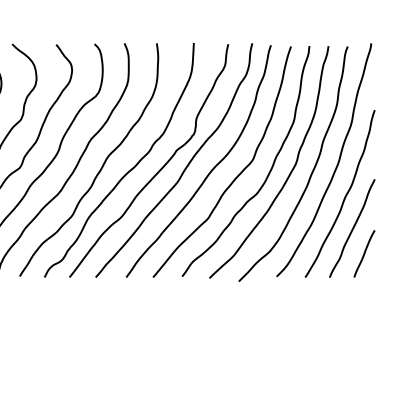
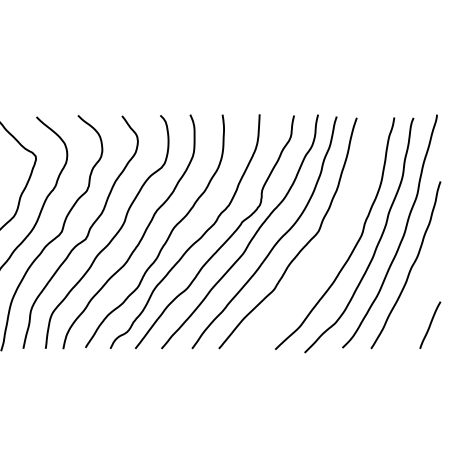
curve: (268, 172) -> (334, 243), removed
curve: (352, 228) -> (418, 299), removed

